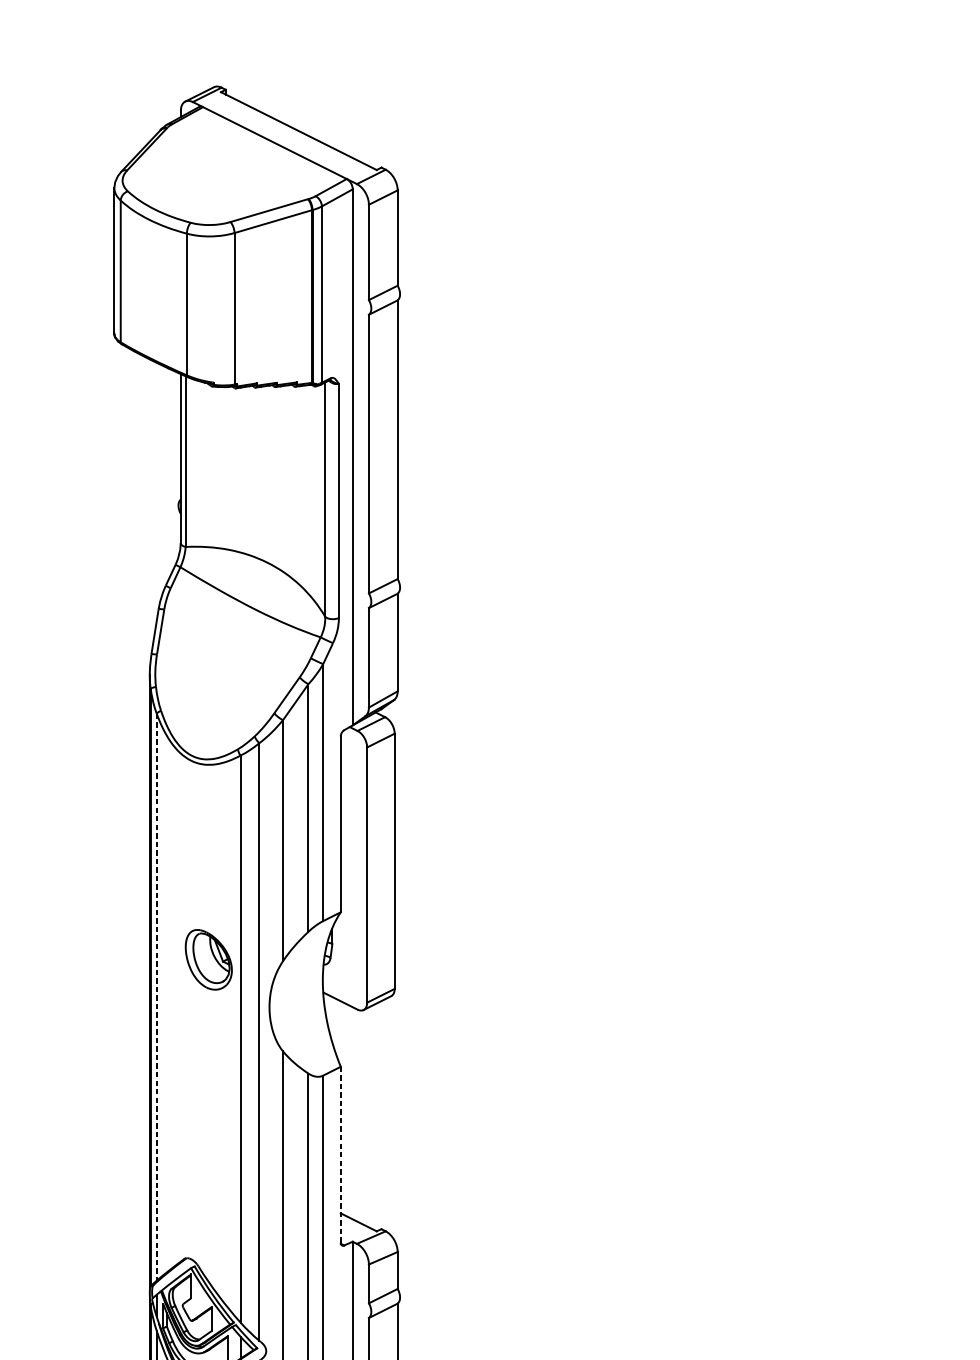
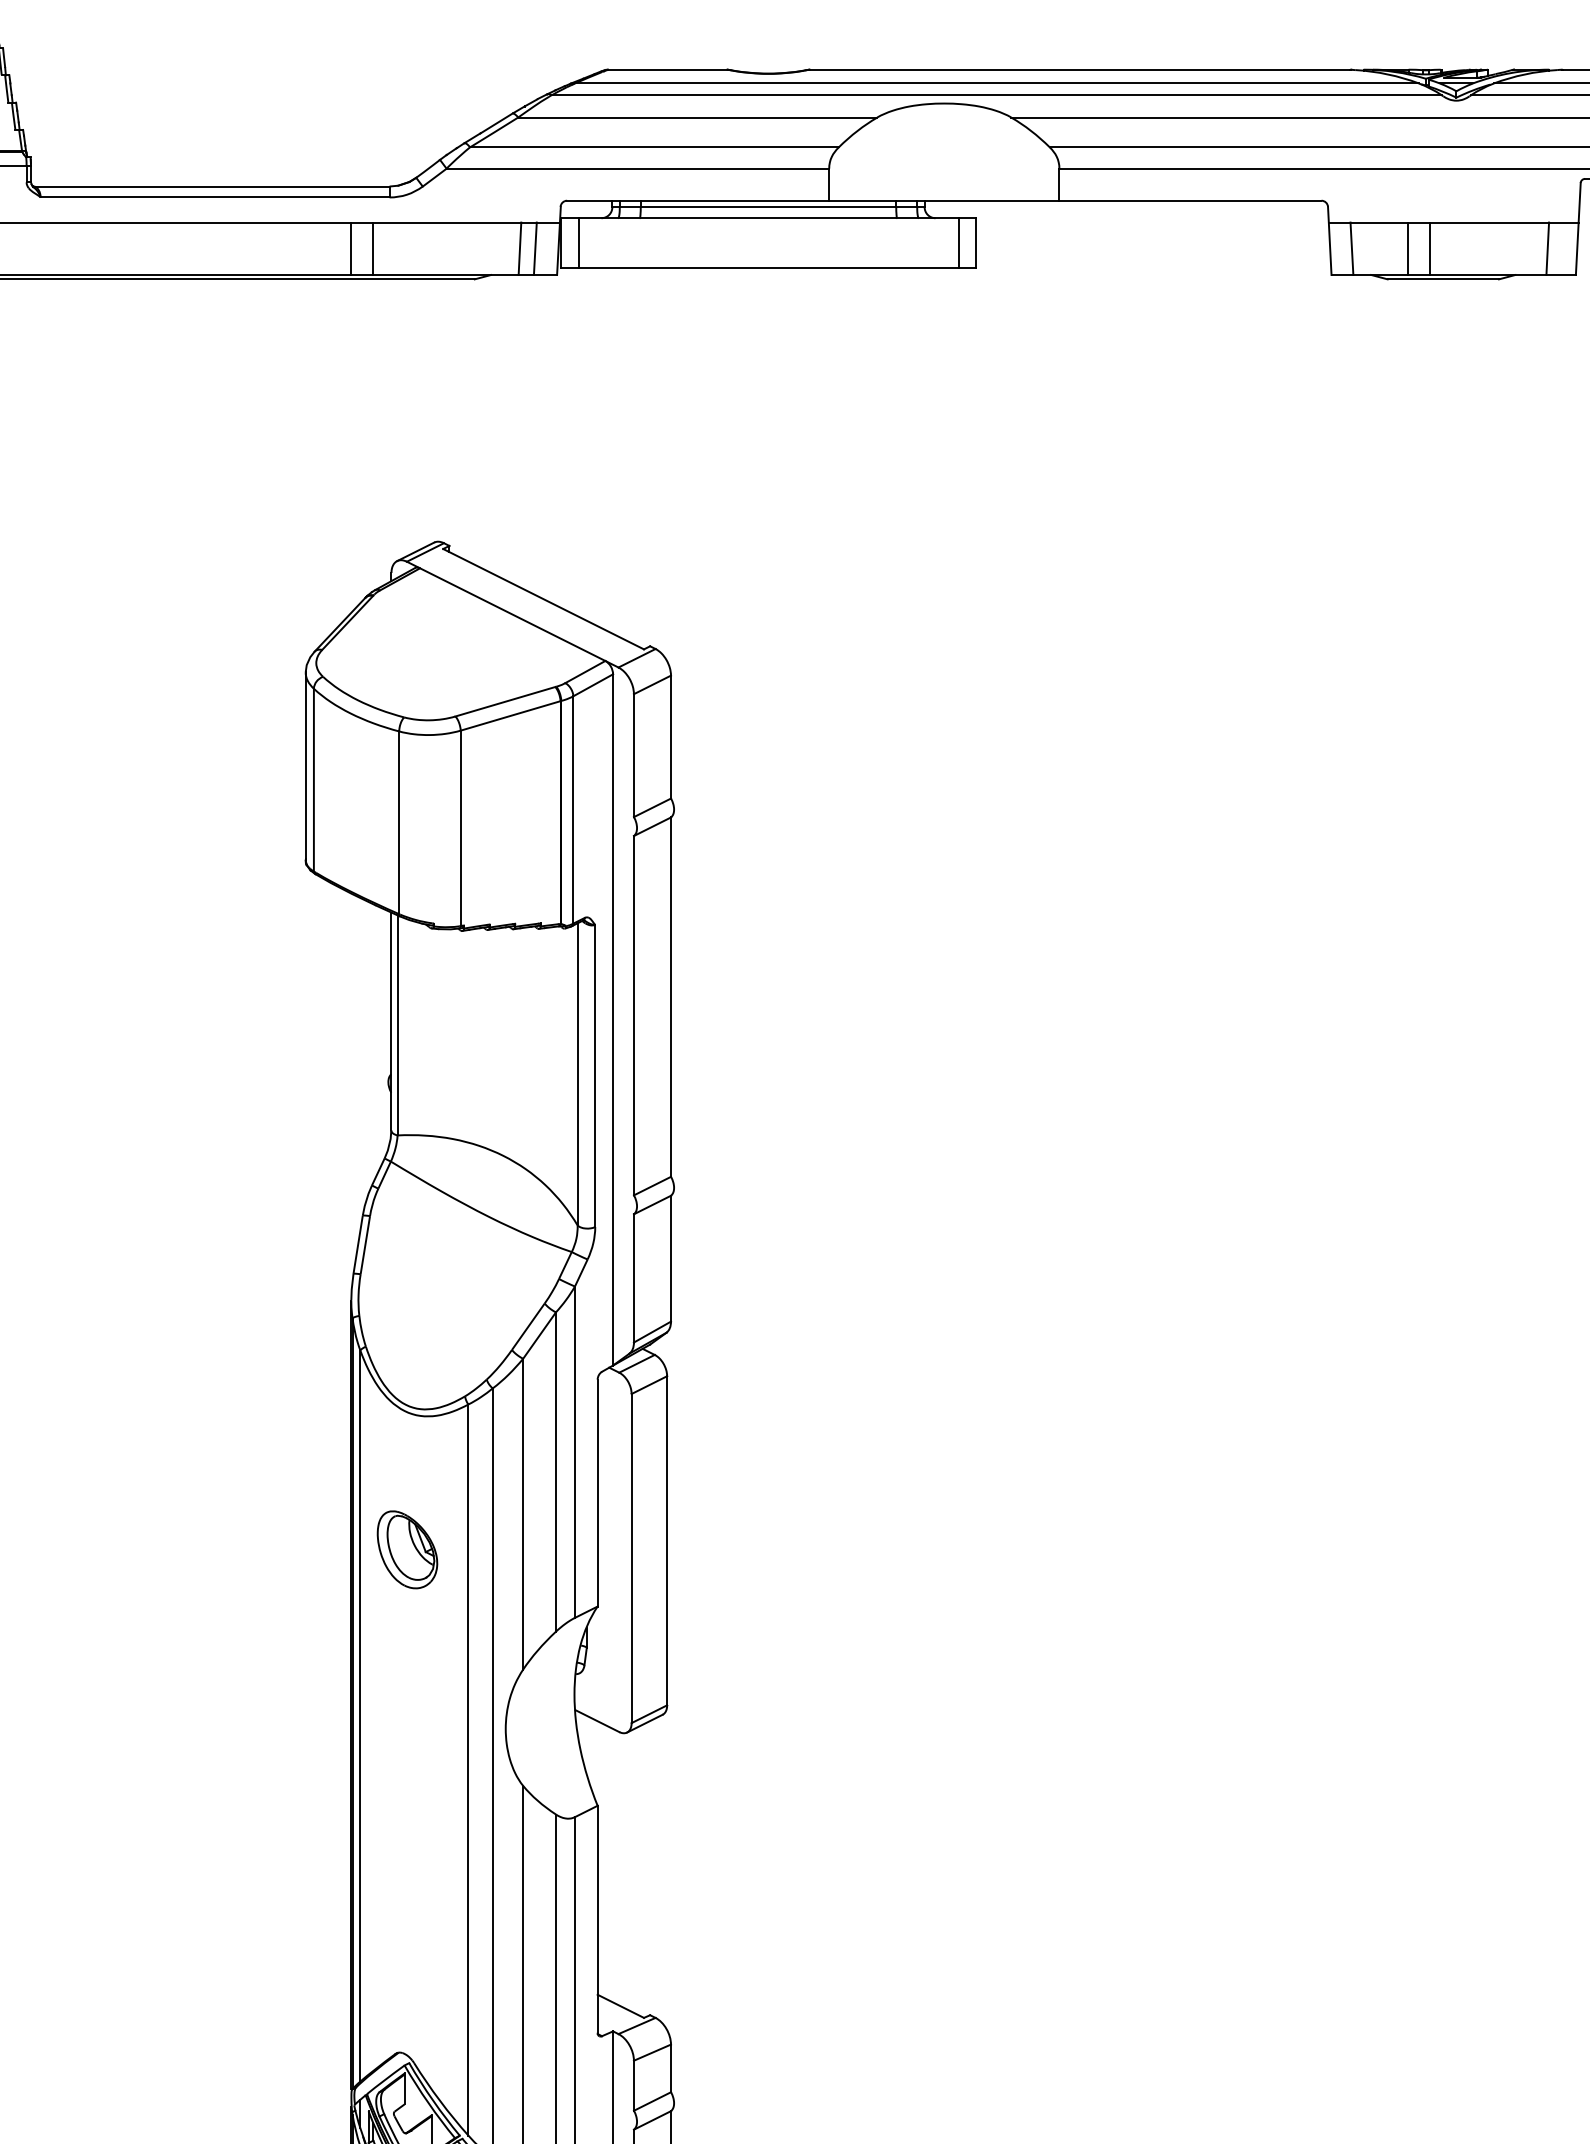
part: (208, 959) -> (407, 1549), moved
line: (156, 996) -> (360, 1715), dashed -> solid
line: (340, 1154) -> (597, 1918), dashed -> solid

